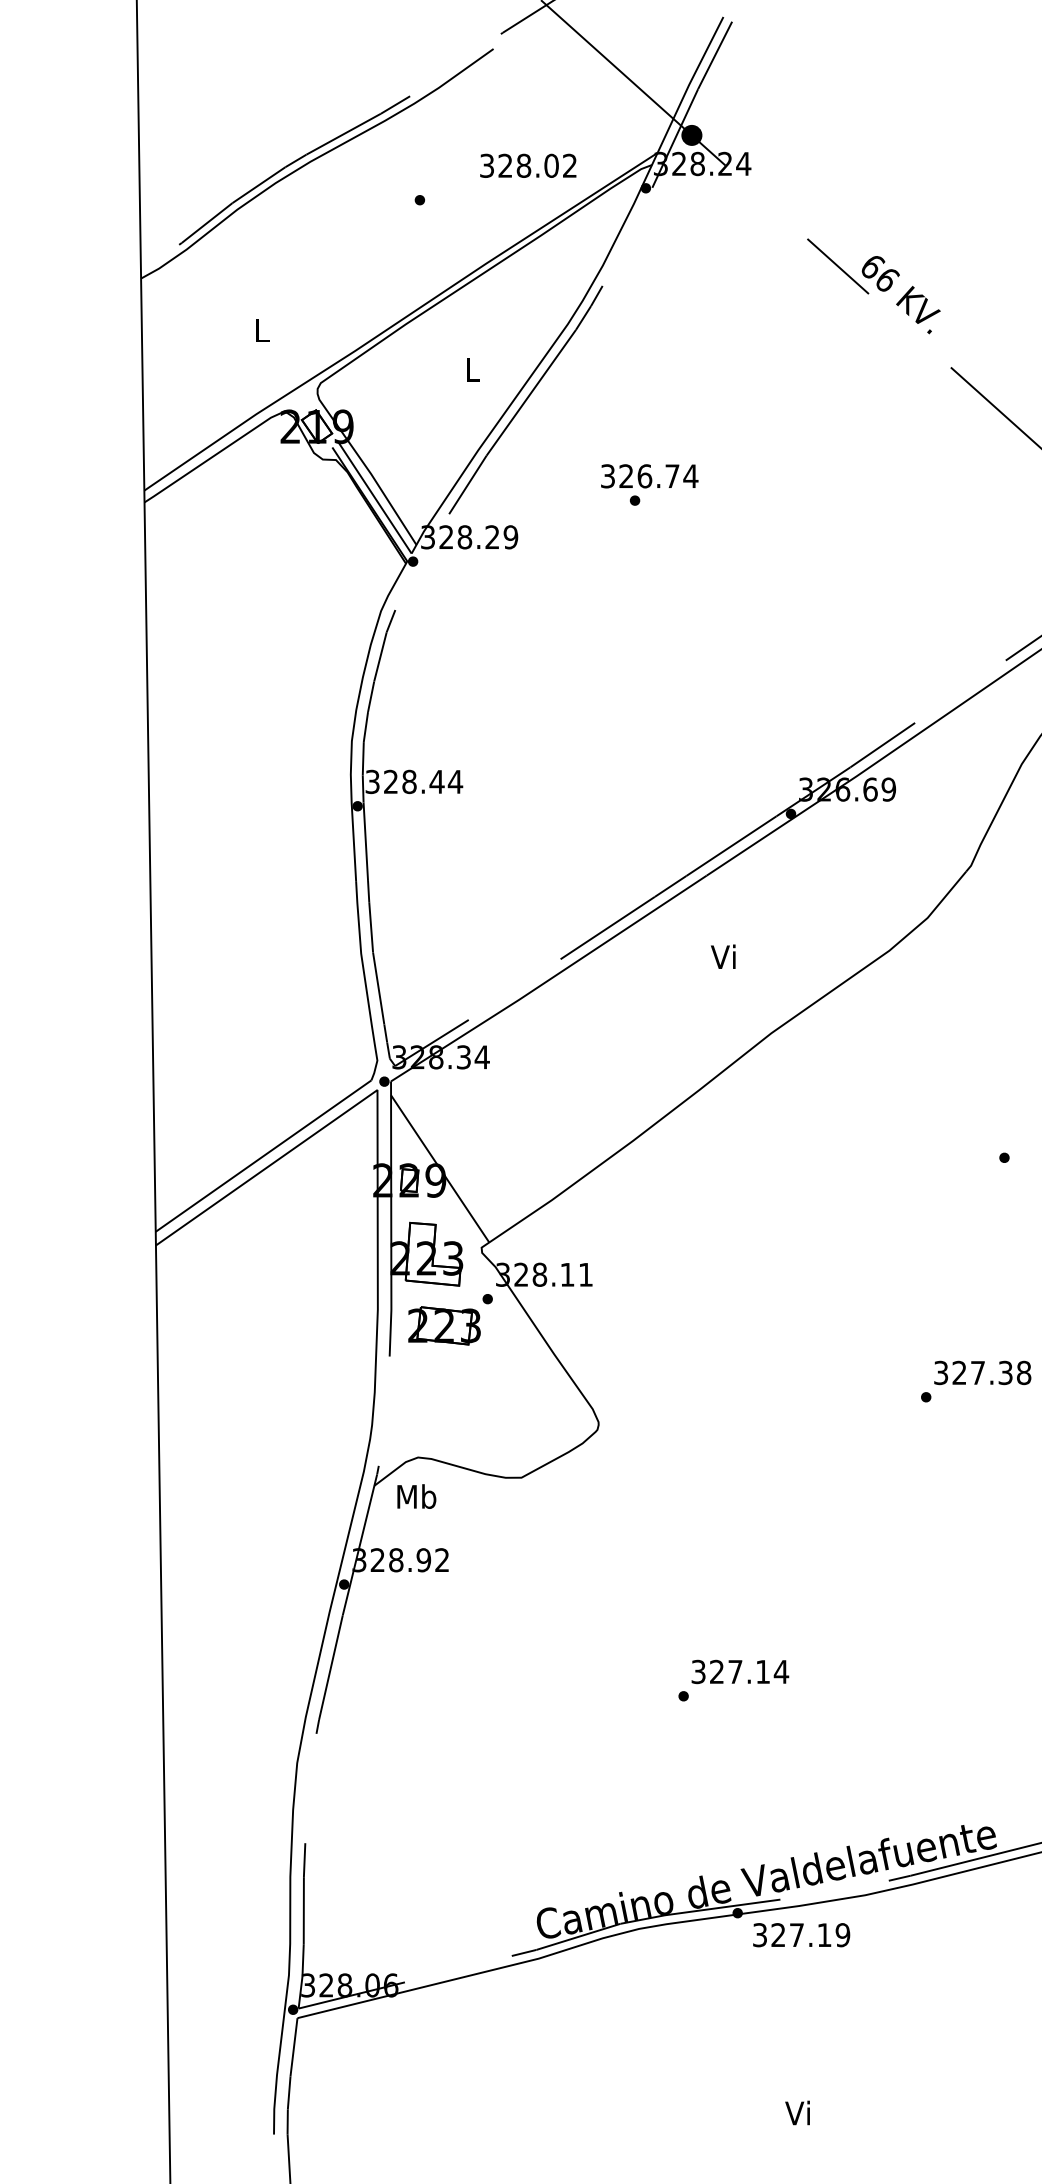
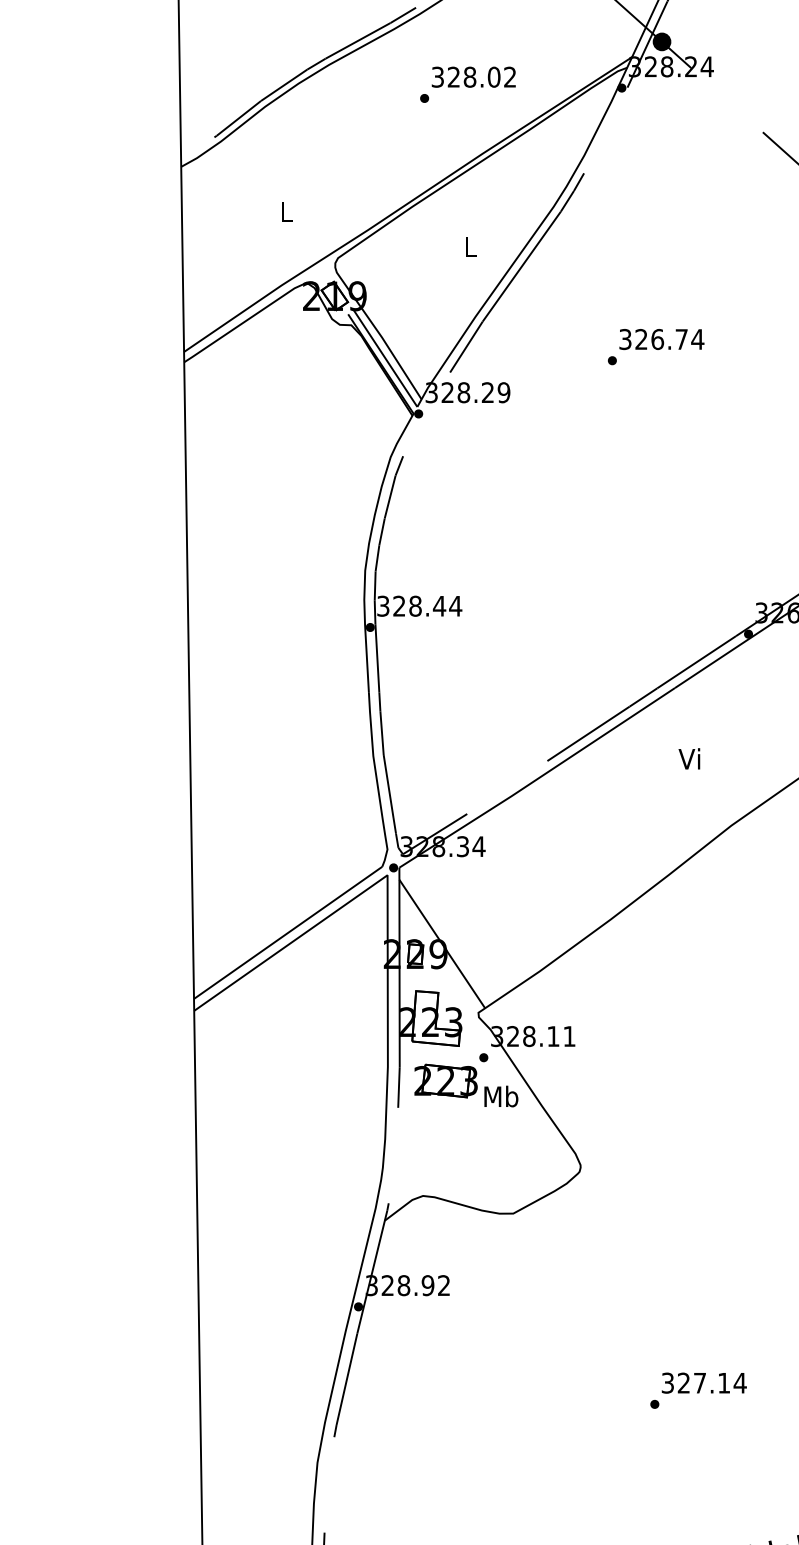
text: (528, 165) -> (474, 76), moved
text: (649, 476) -> (661, 339), moved
text: (416, 1496) -> (501, 1096), moved

